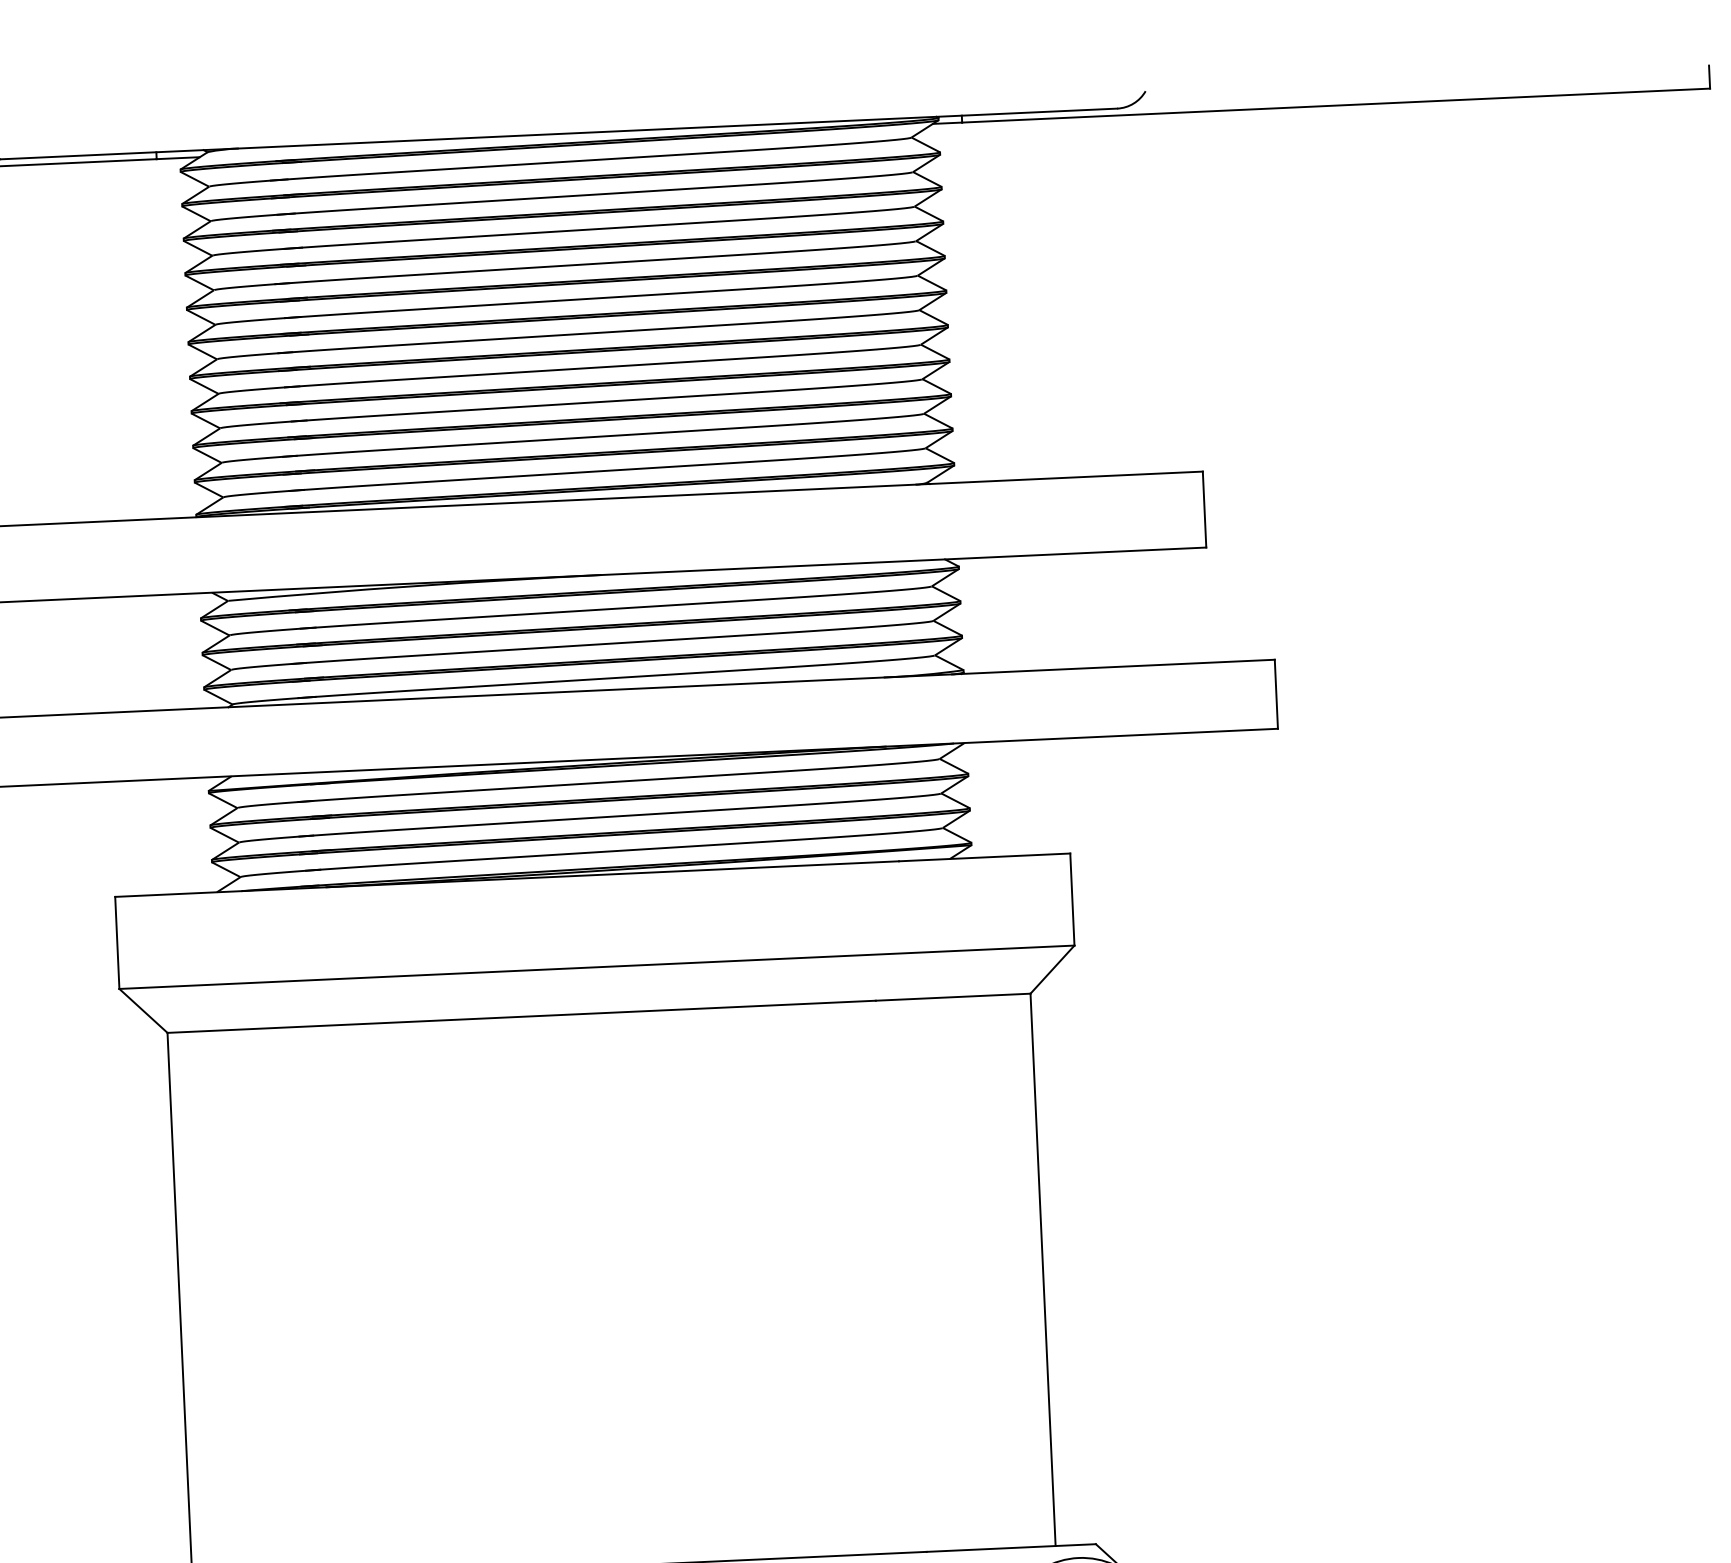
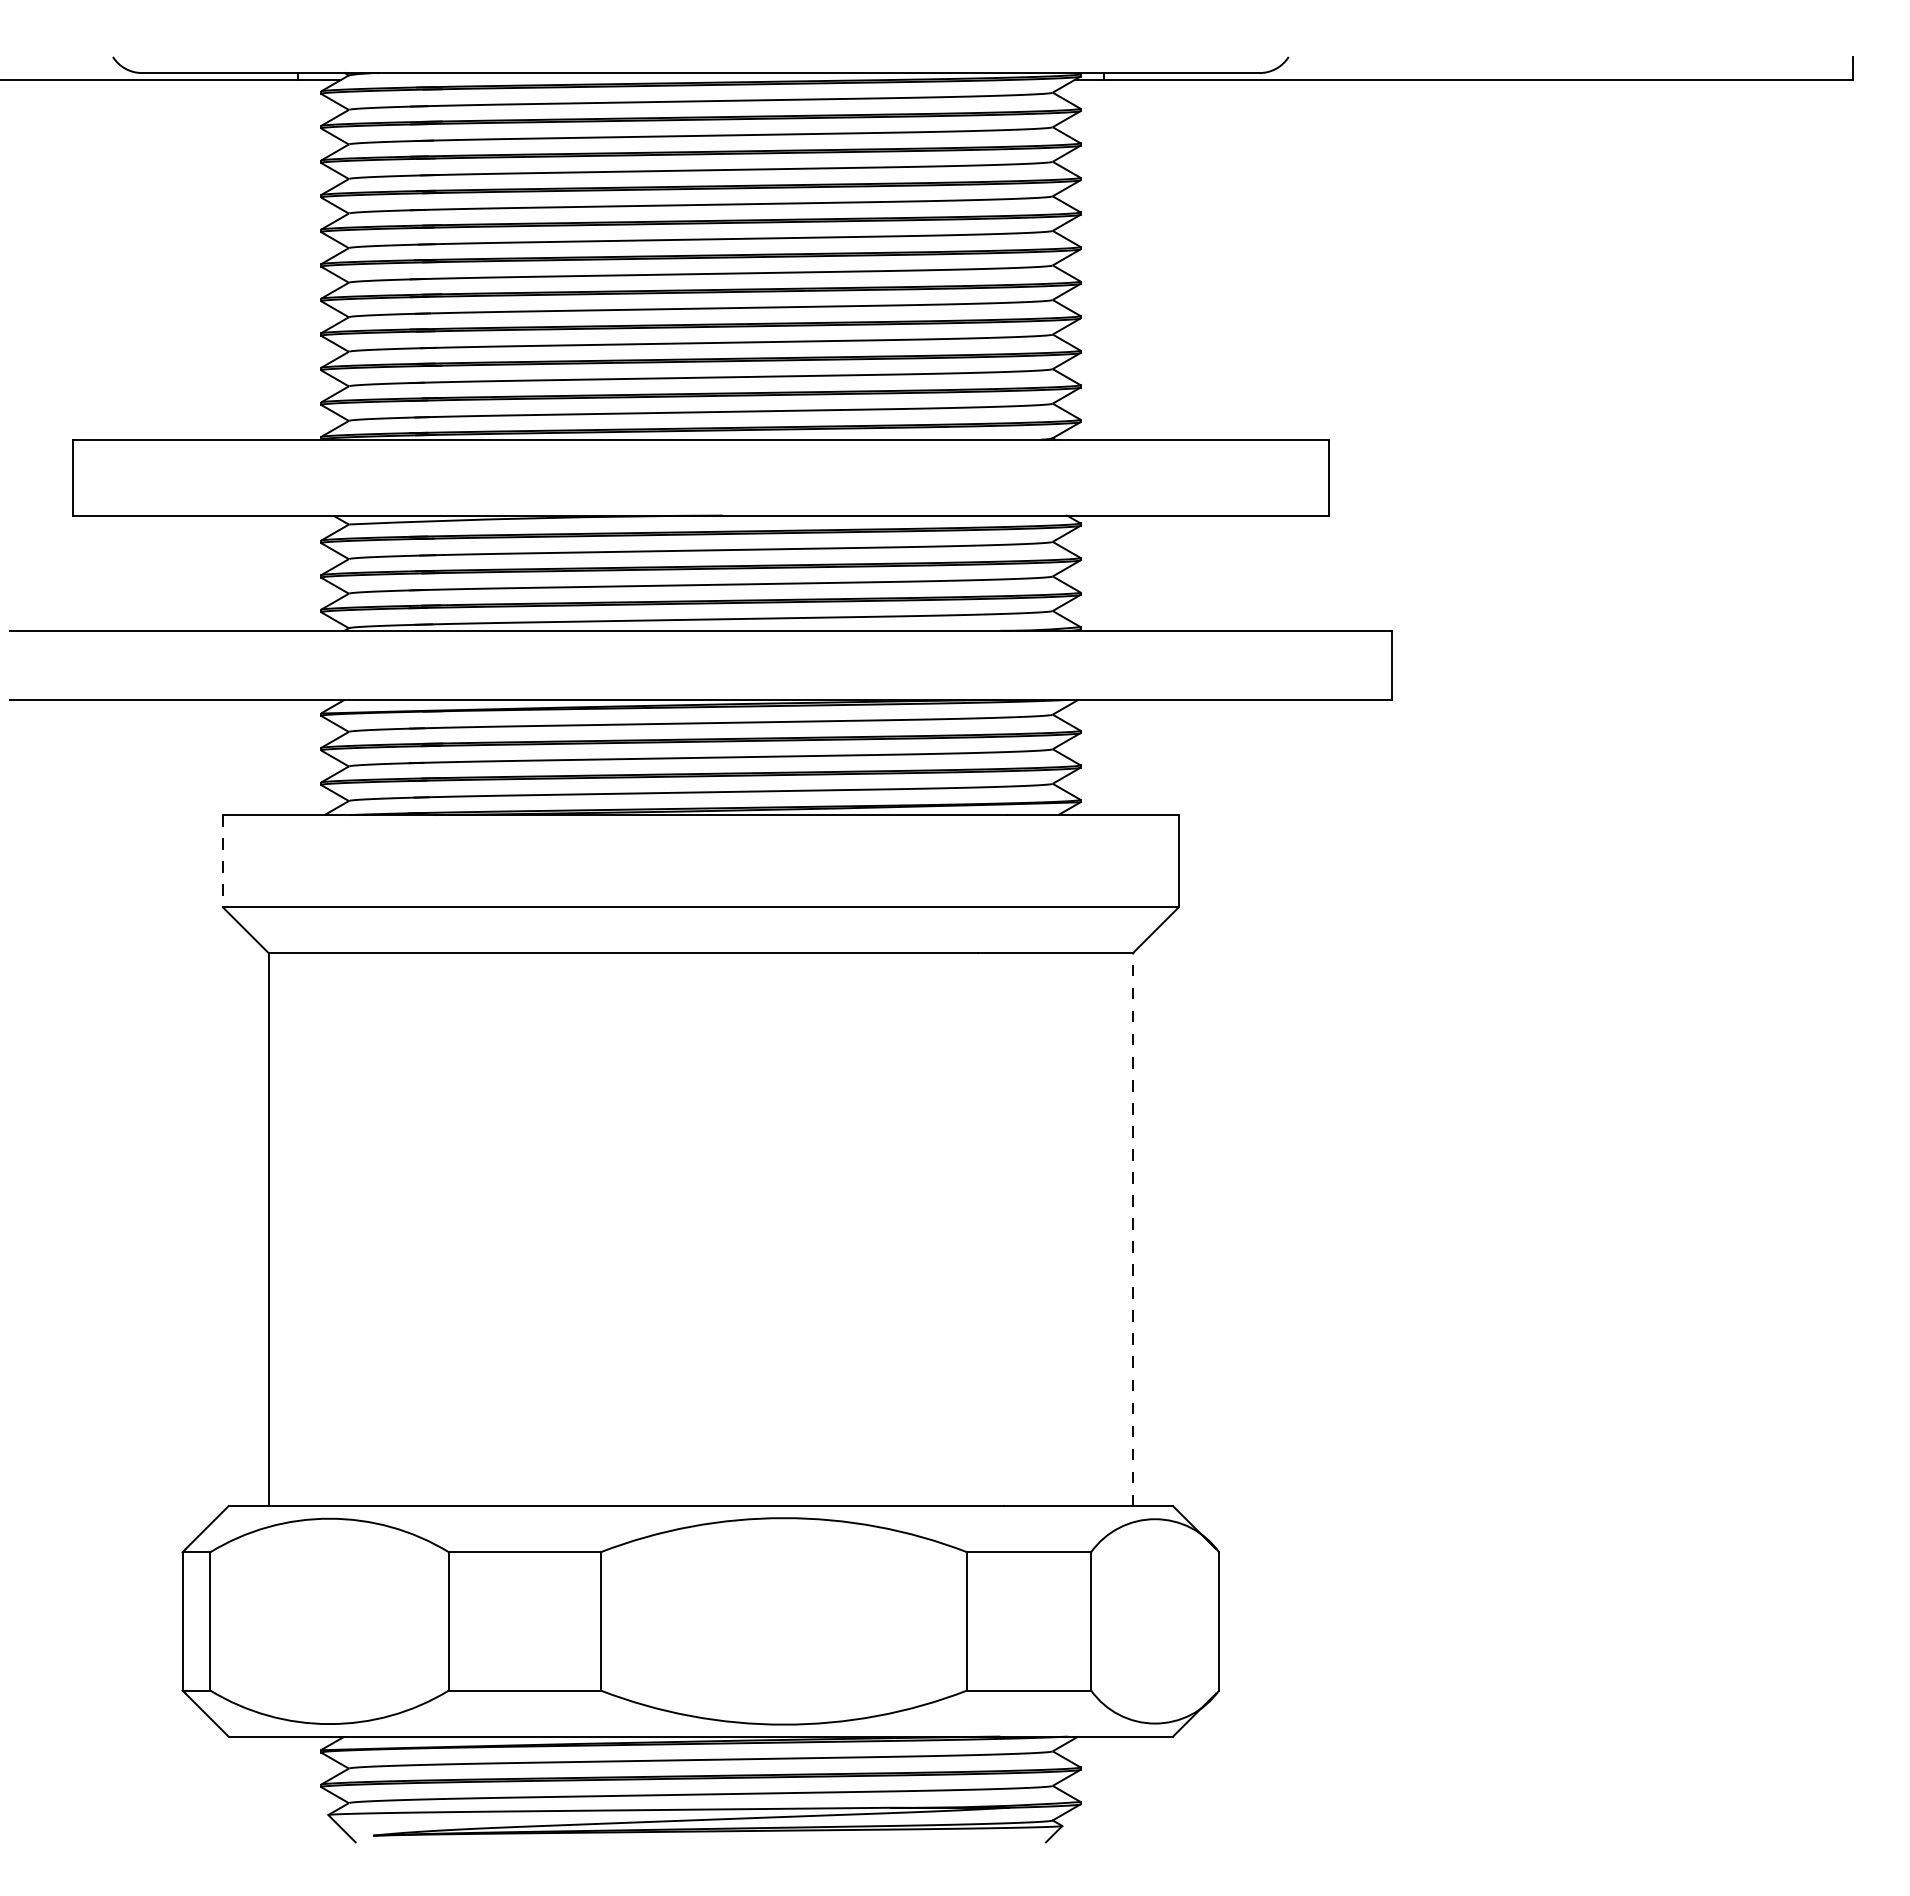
line: (117, 943) -> (222, 861), solid -> dashed
line: (1042, 1269) -> (1132, 1229), solid -> dashed

